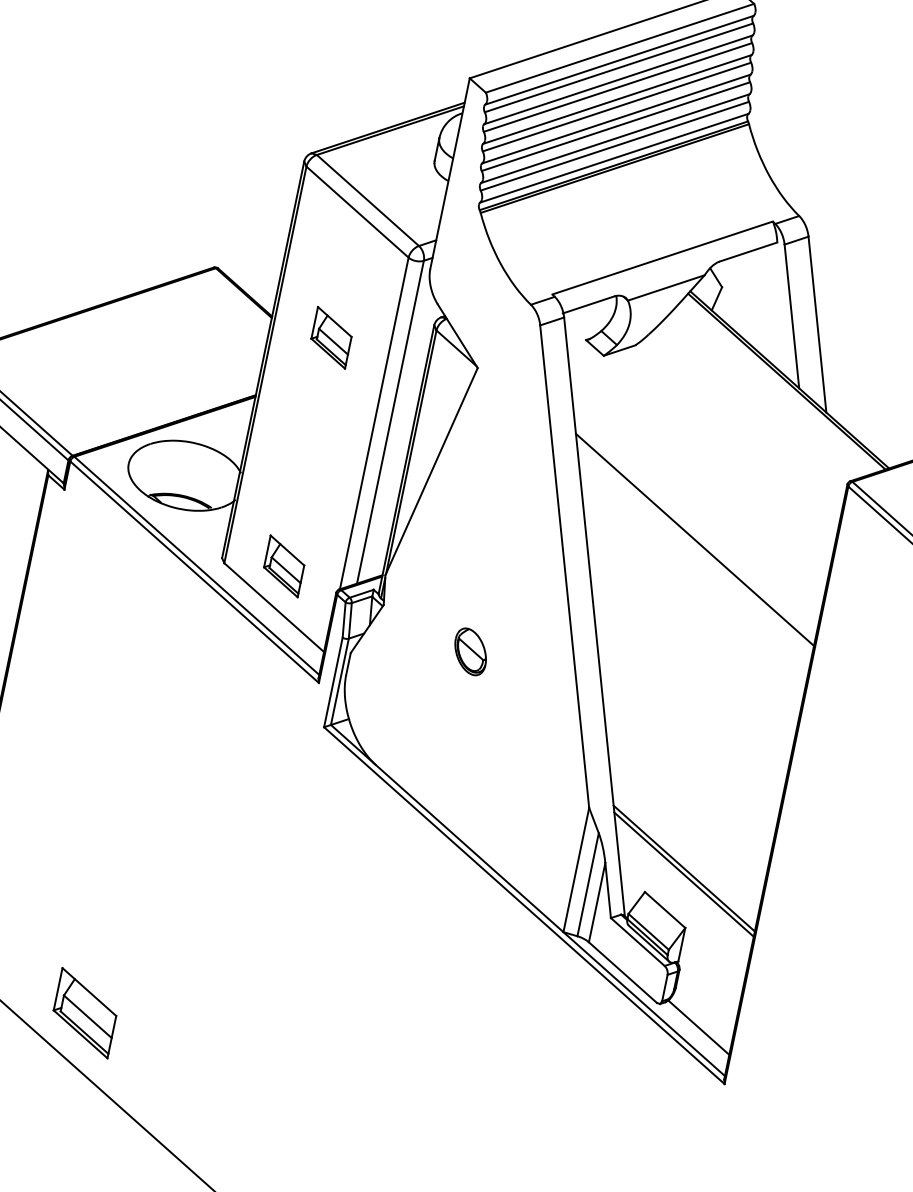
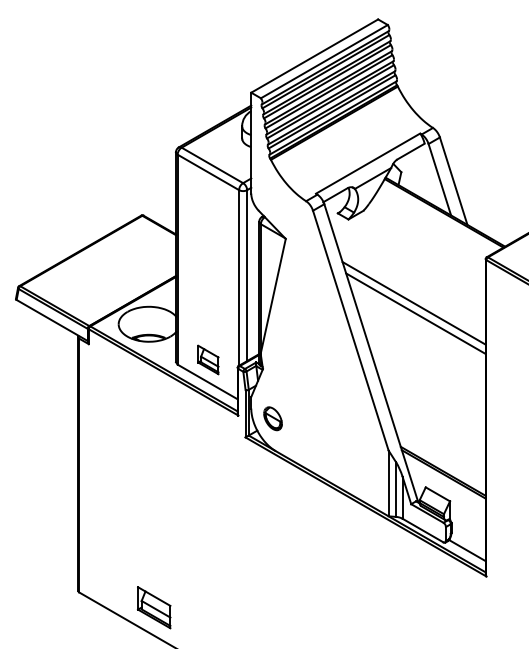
part: (331, 336) -> (208, 238), removed
line: (693, 559) -> (415, 313), added
part: (469, 651) -> (272, 418), moved

